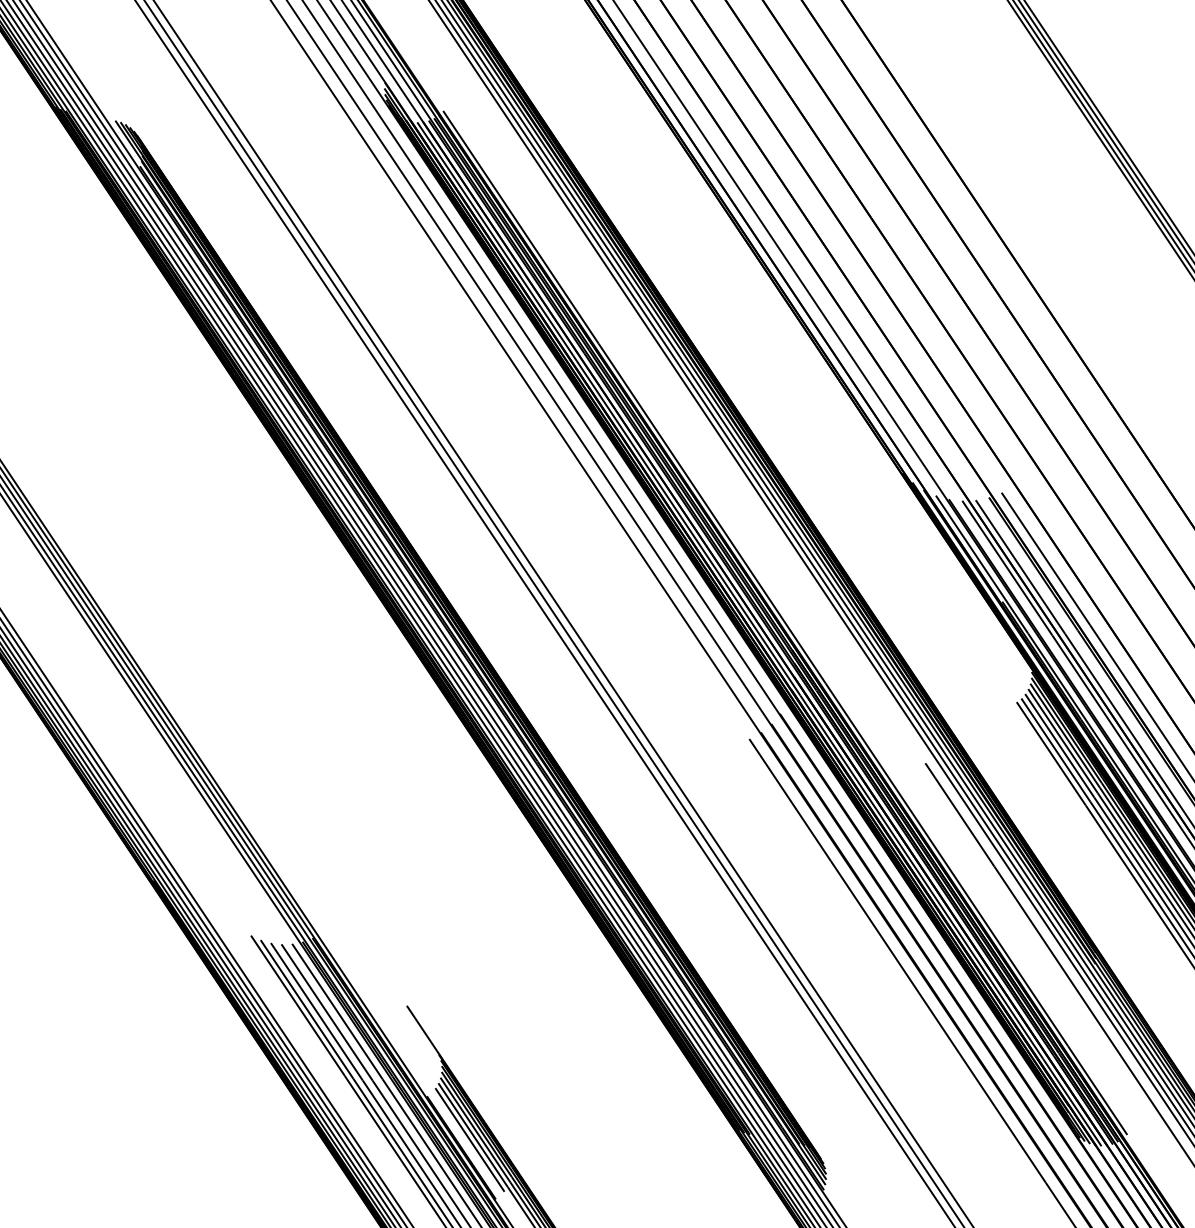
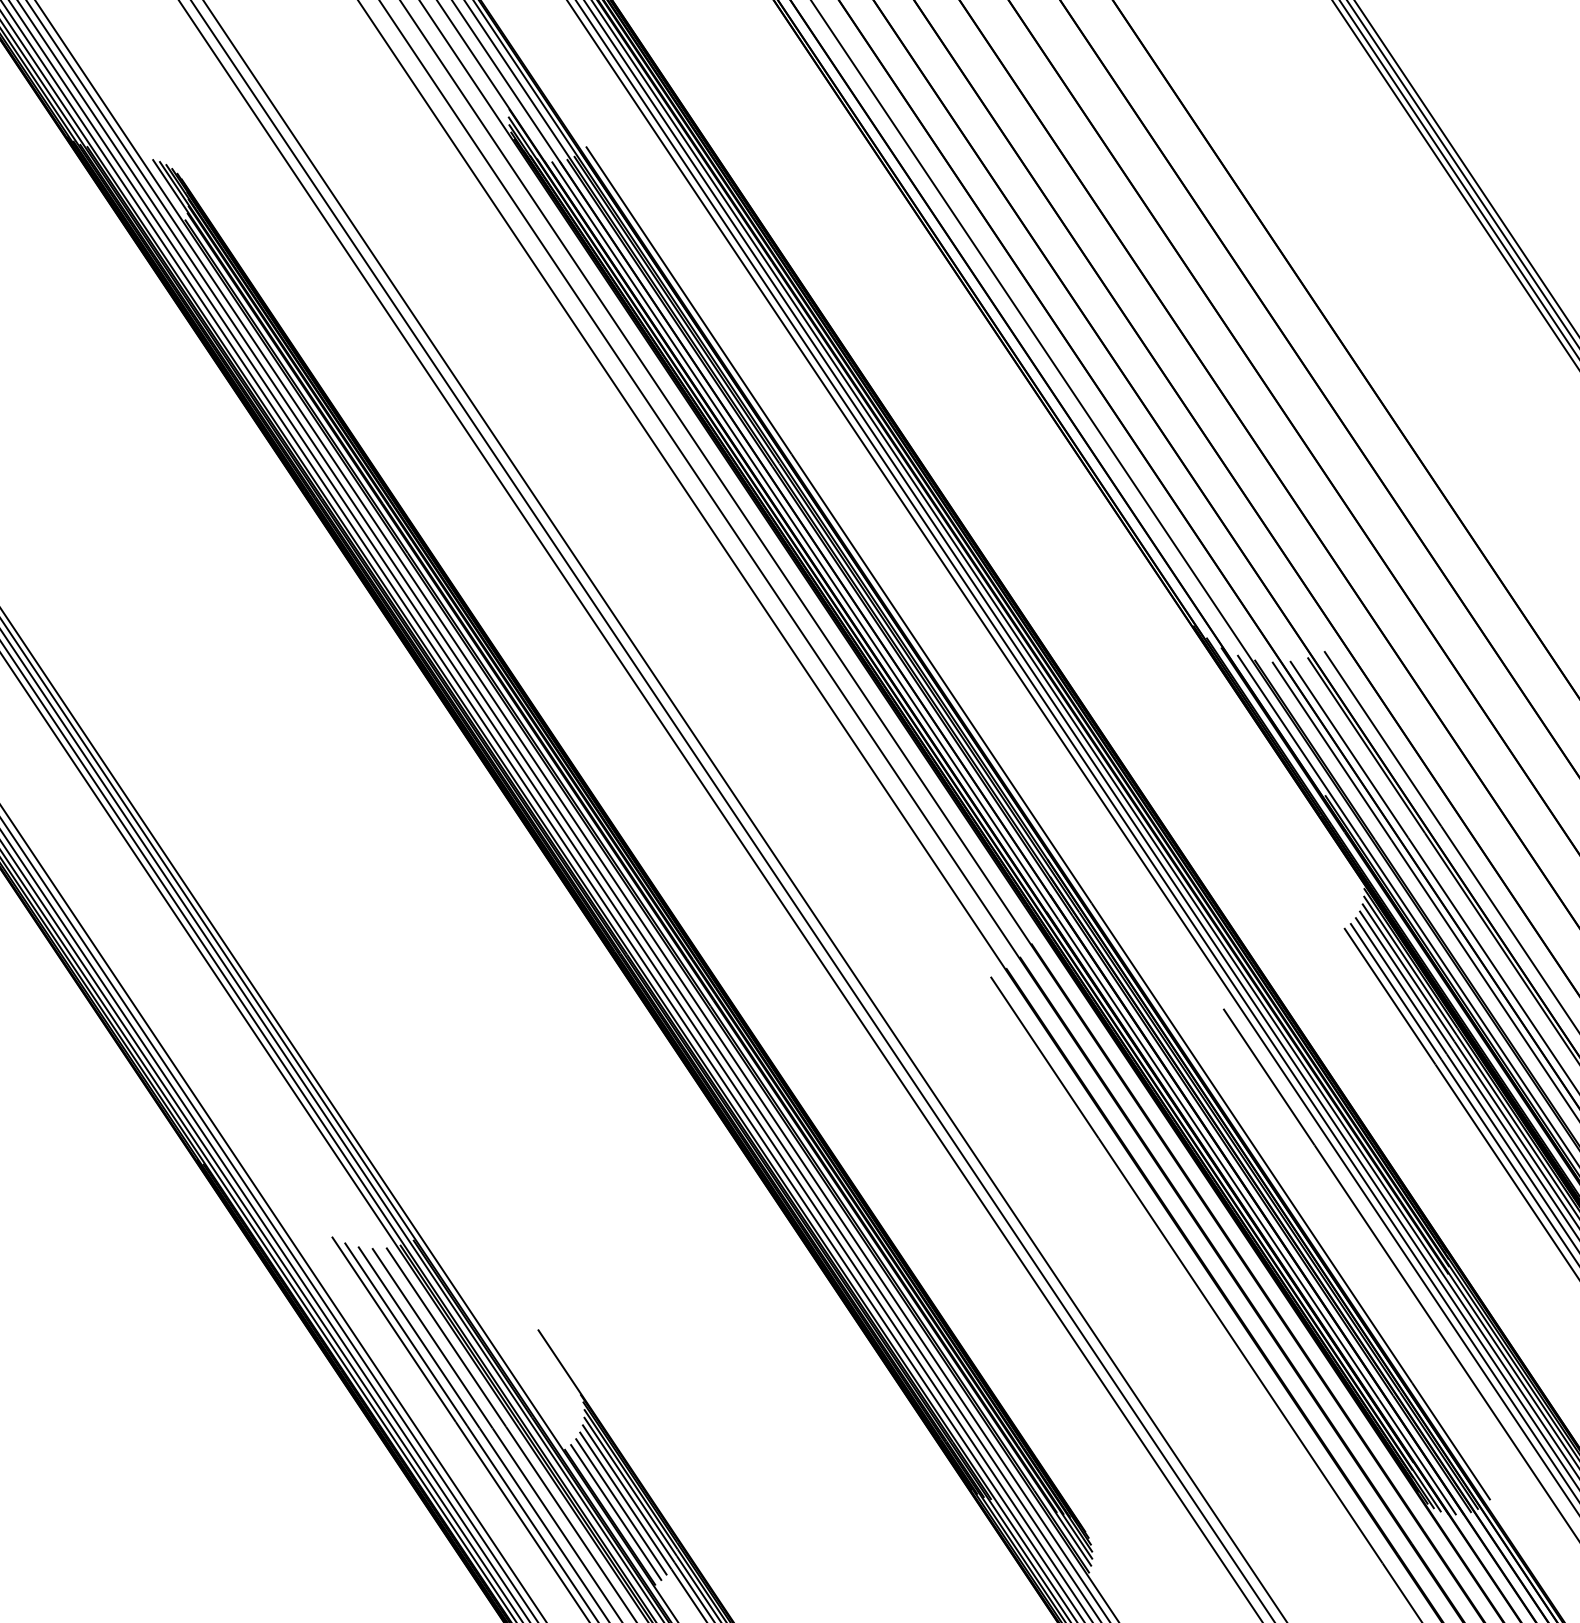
line: (465, 1144) -> (615, 1512), added

